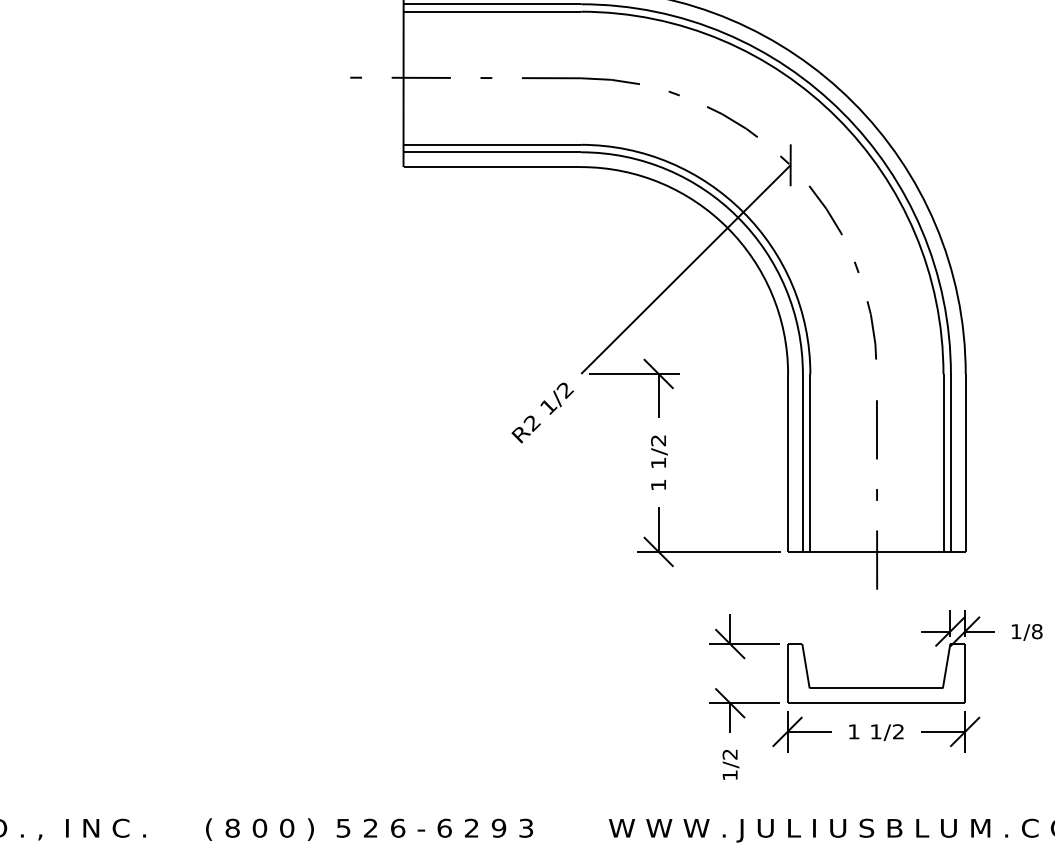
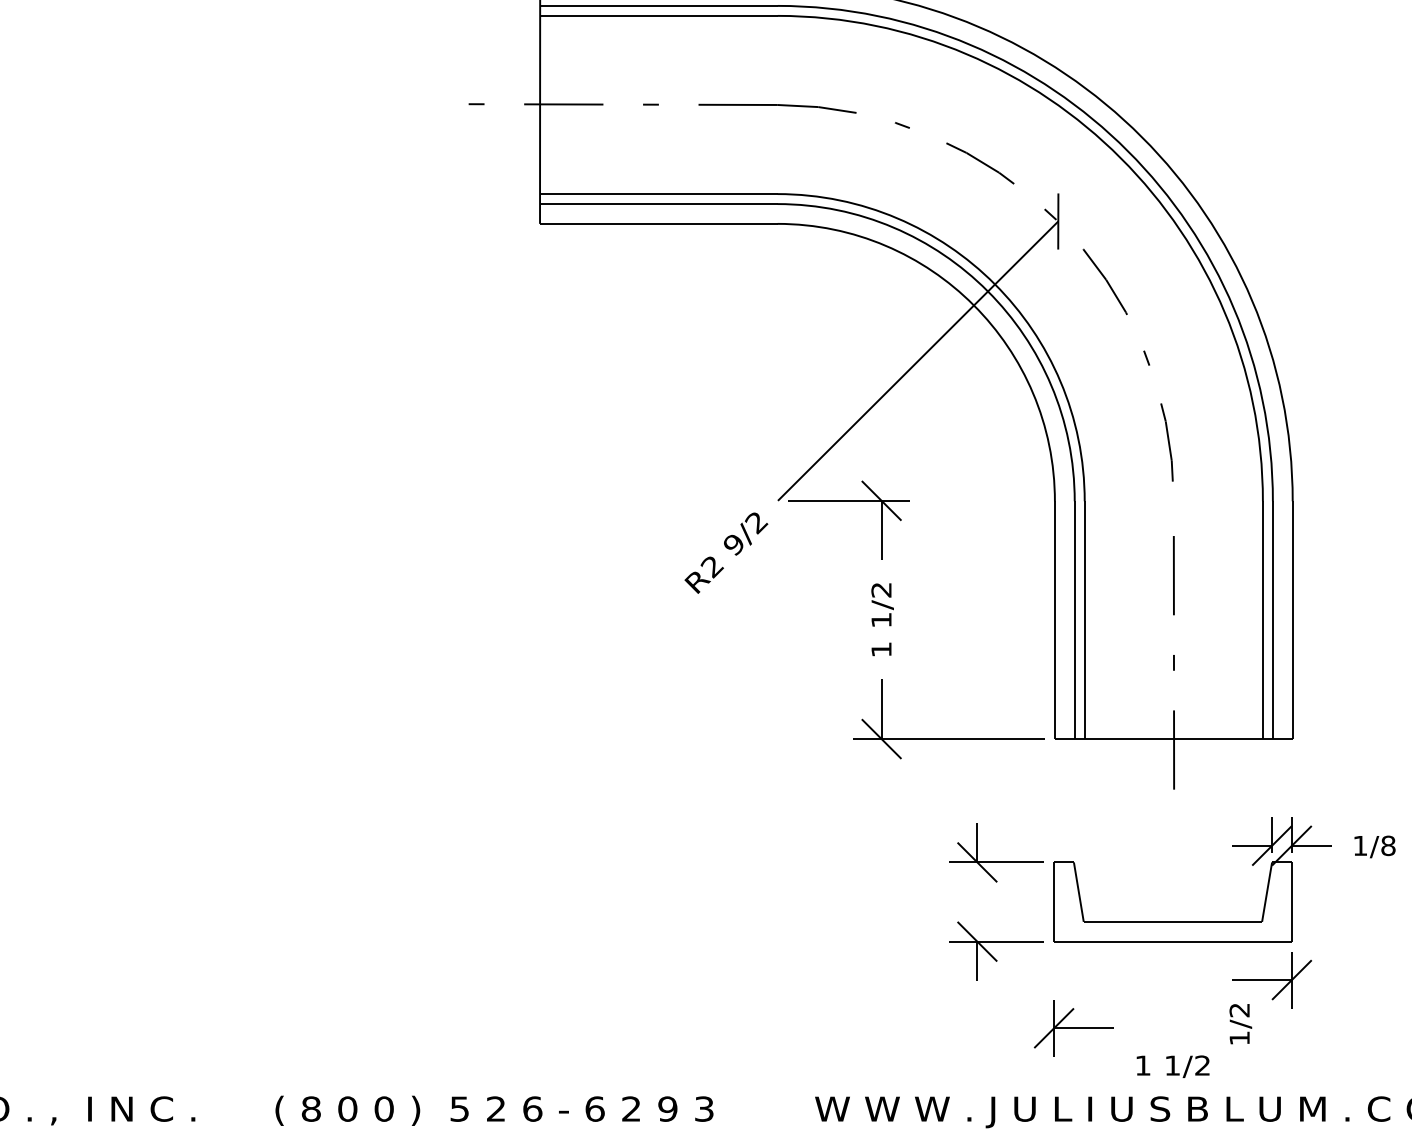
text: (548, 406) -> (734, 544), 1/2 -> 9/2
part: (801, 731) -> (1072, 1027), moved
text: (876, 732) -> (1173, 1066), moved
text: (730, 764) -> (1240, 1023), moved

